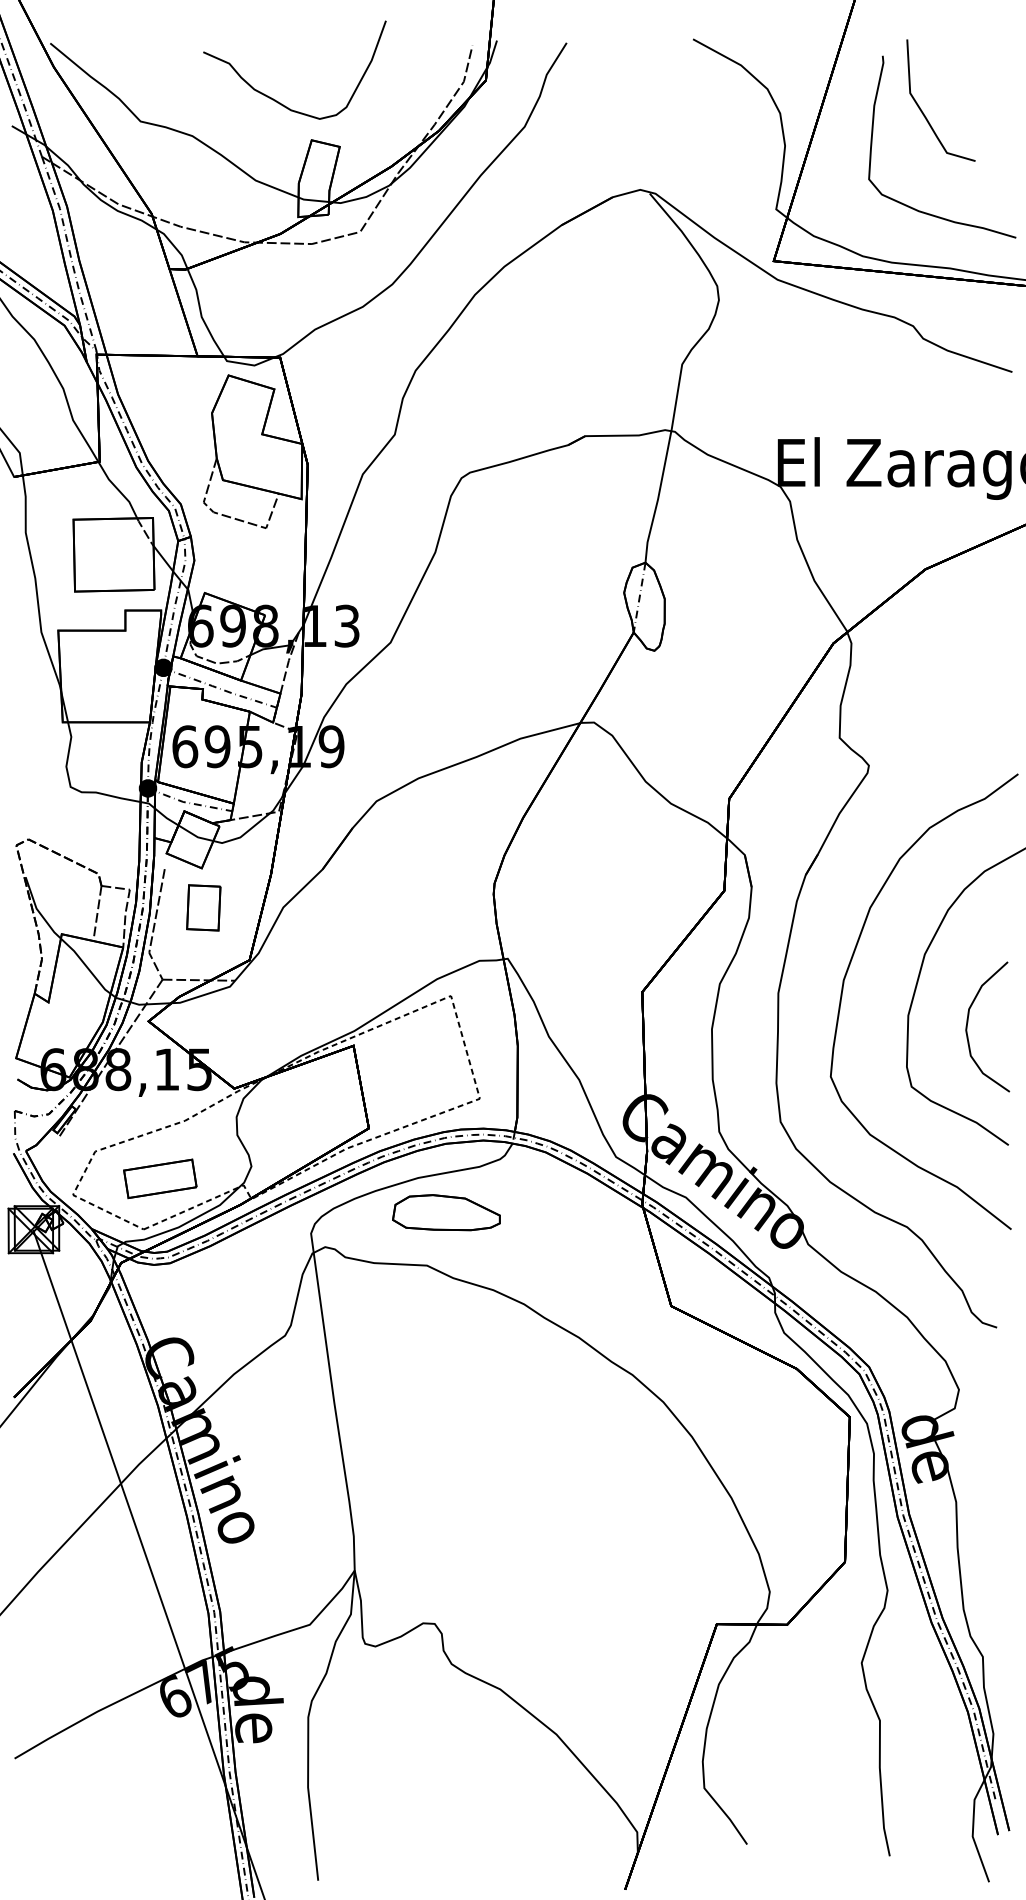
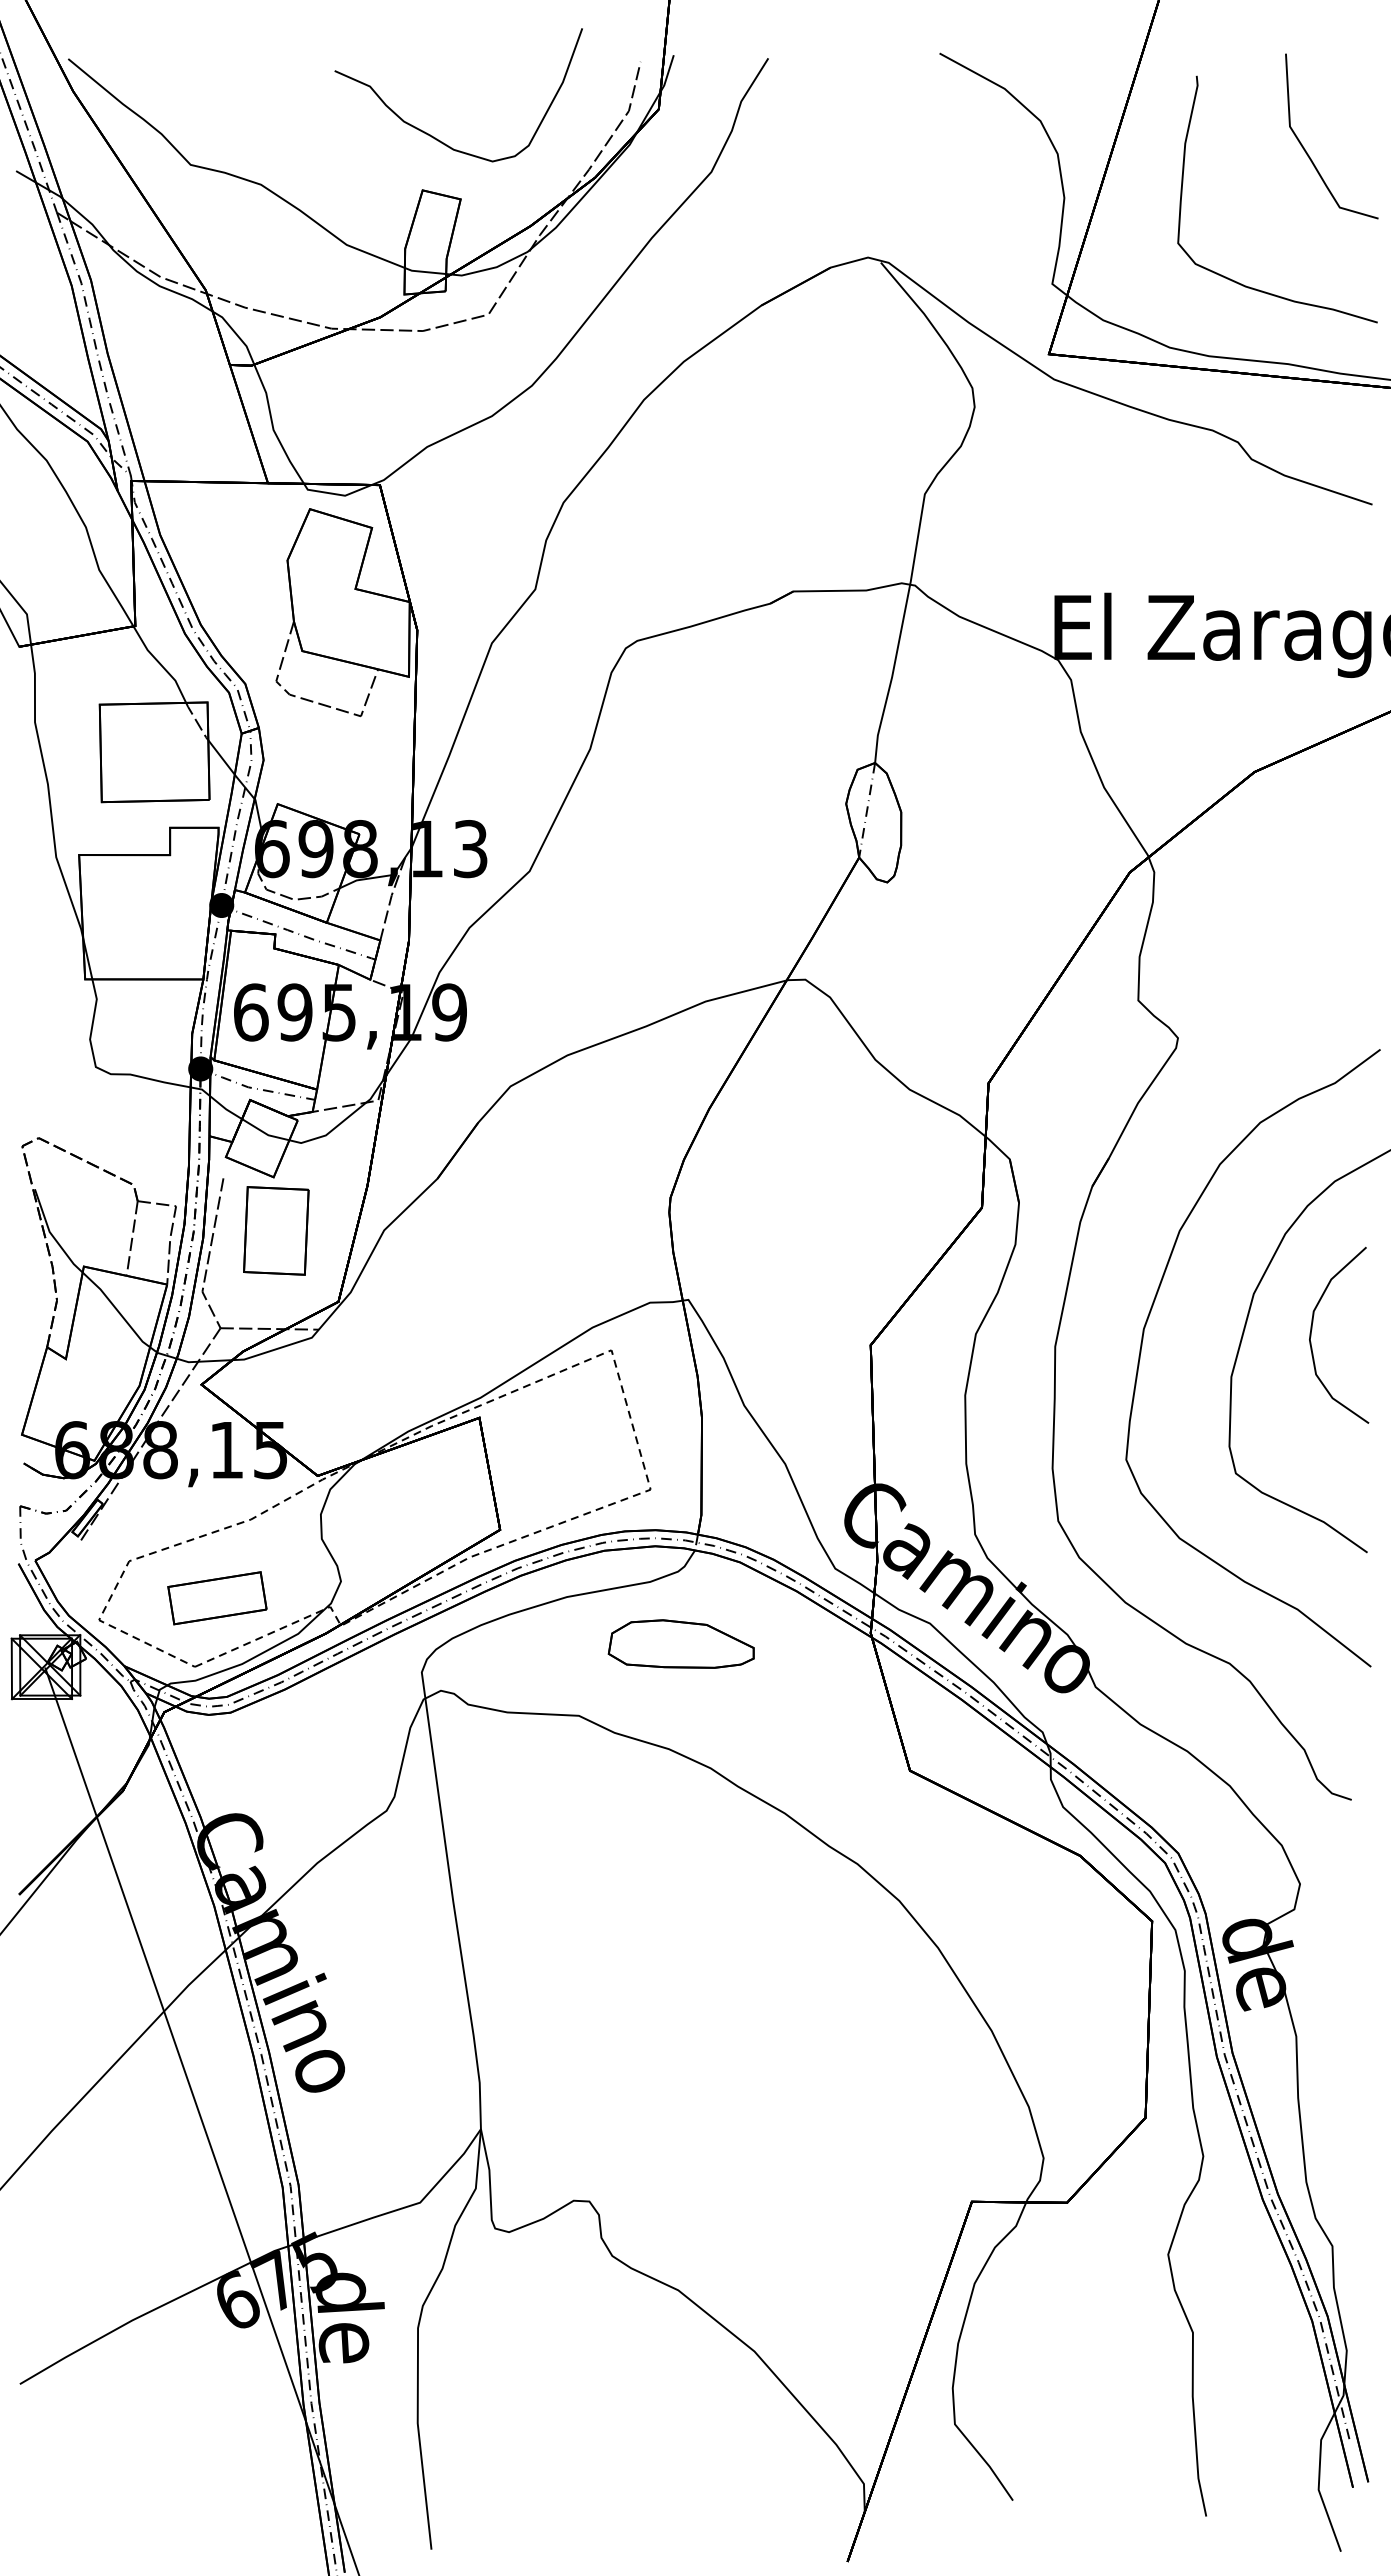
curve: (275, 99) -> (432, 135), moved
curve: (922, 110) -> (1306, 150), moved
part: (203, 907) -> (276, 1230), size x1.43
curve: (968, 1022) -> (1312, 1329), moved
part: (445, 1212) -> (680, 1643), moved

